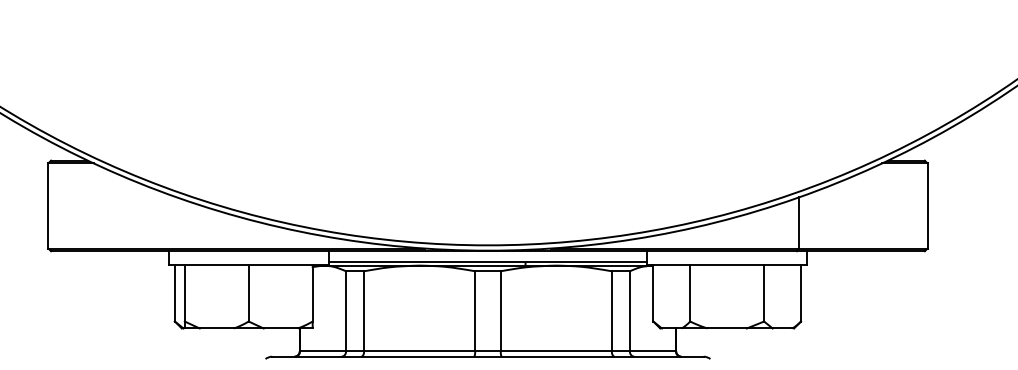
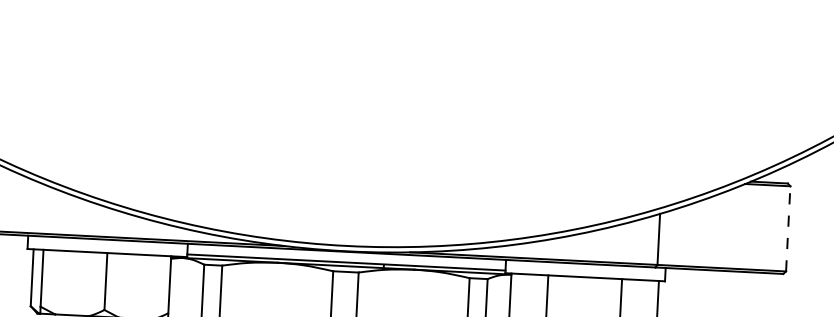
line: (927, 205) -> (788, 228), solid -> dashed

